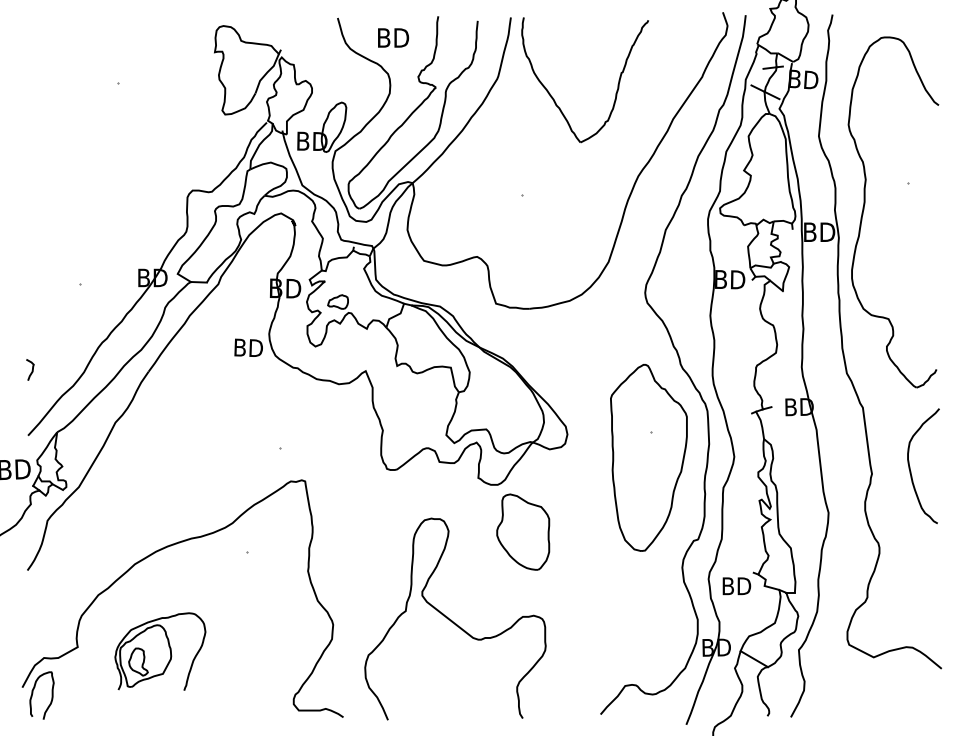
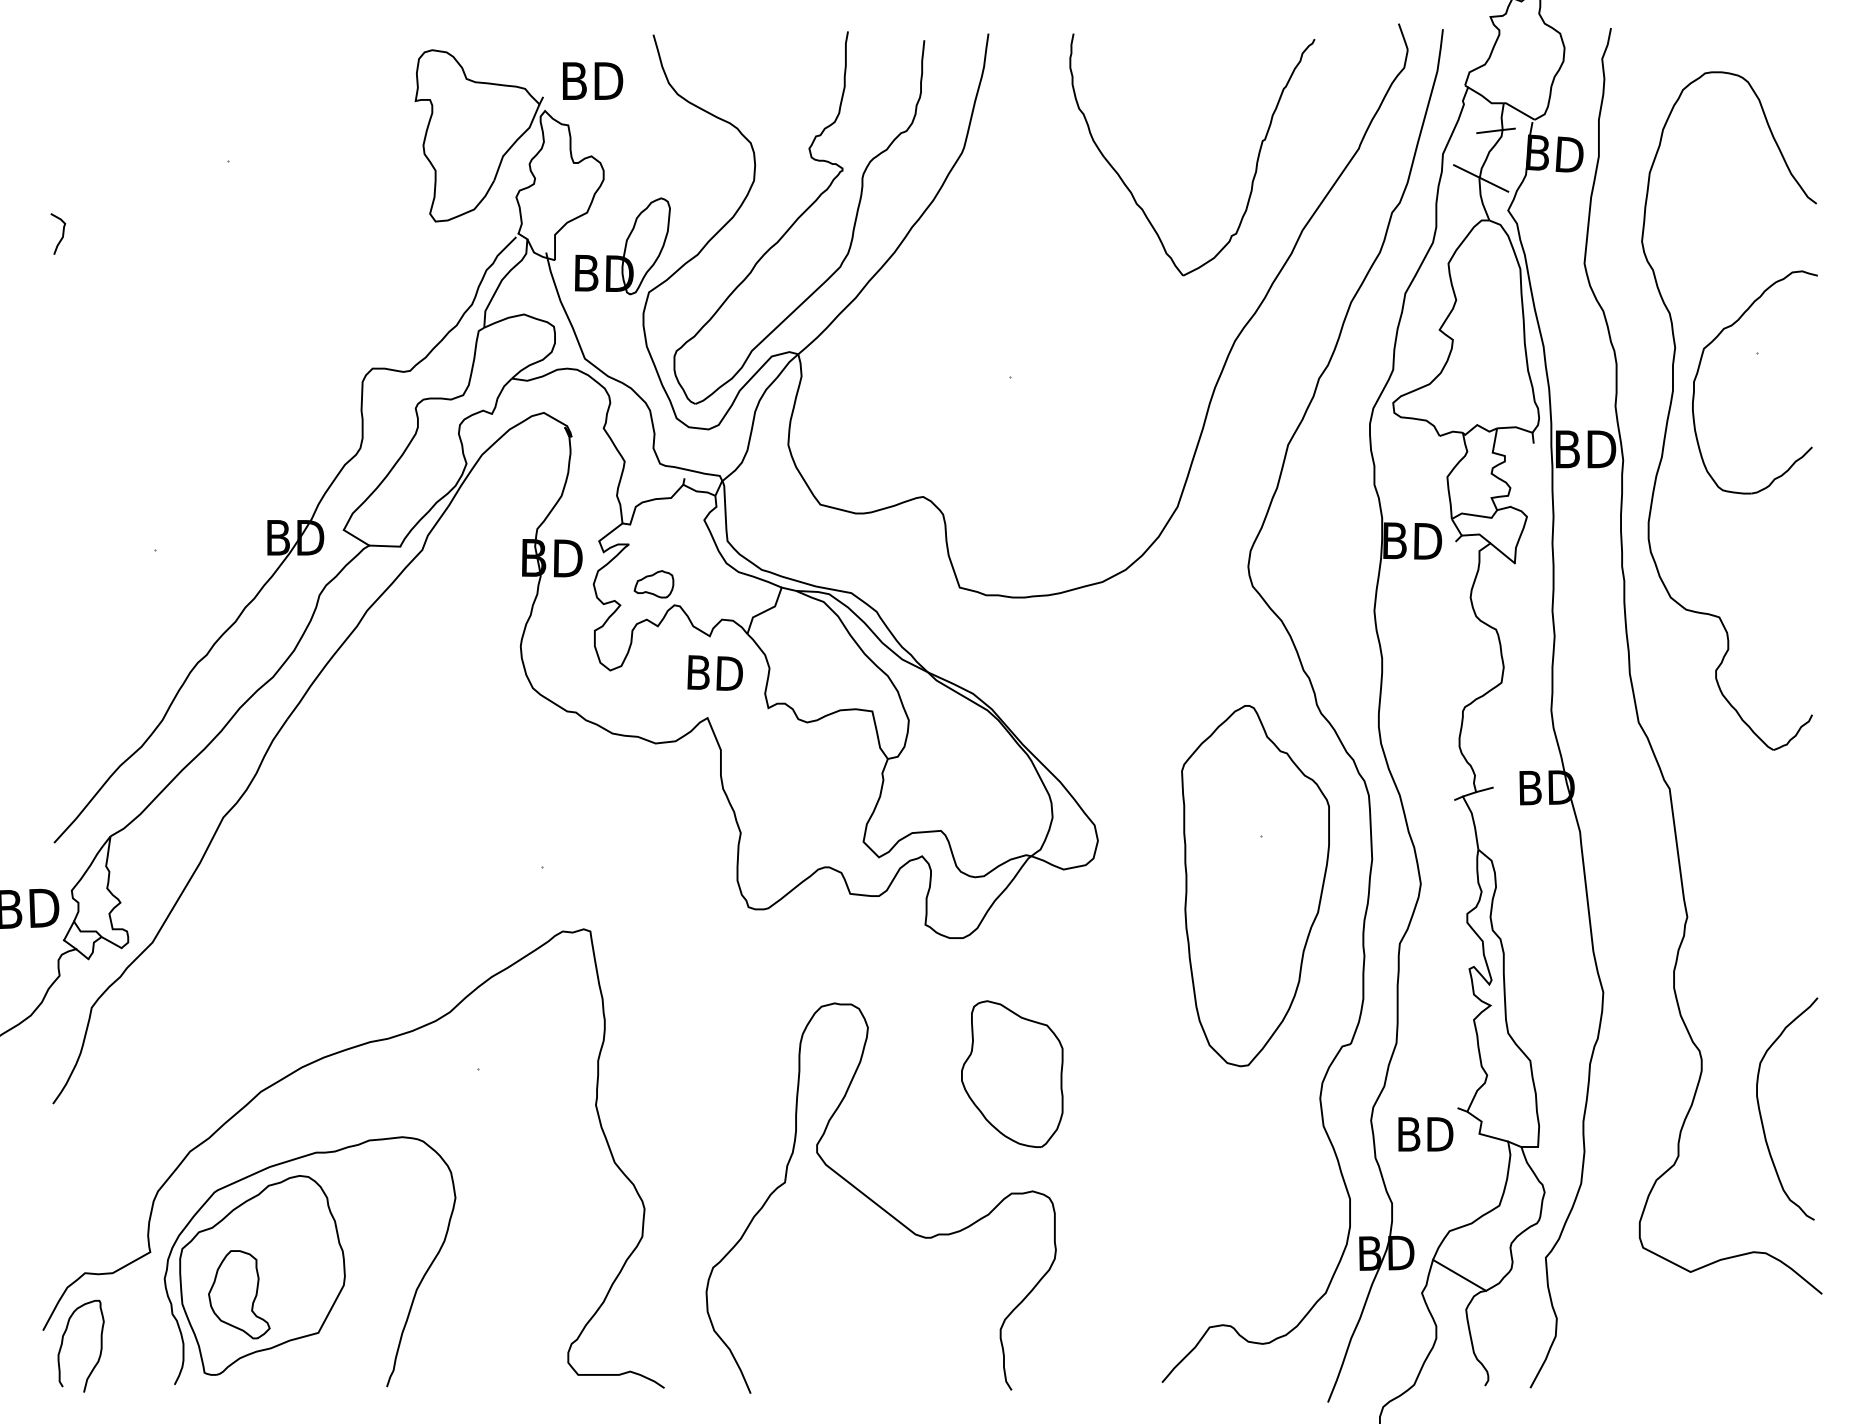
text: (393, 37) -> (592, 80), moved
part: (617, 84) -> (1254, 163), moved
part: (878, 192) -> (1699, 372), added
text: (248, 347) -> (714, 672), moved
curve: (31, 370) -> (60, 234), moved
curve: (910, 466) -> (1761, 1109), moved
part: (523, 531) -> (1012, 1072), moved
part: (160, 651) -> (310, 1260), size x1.67

